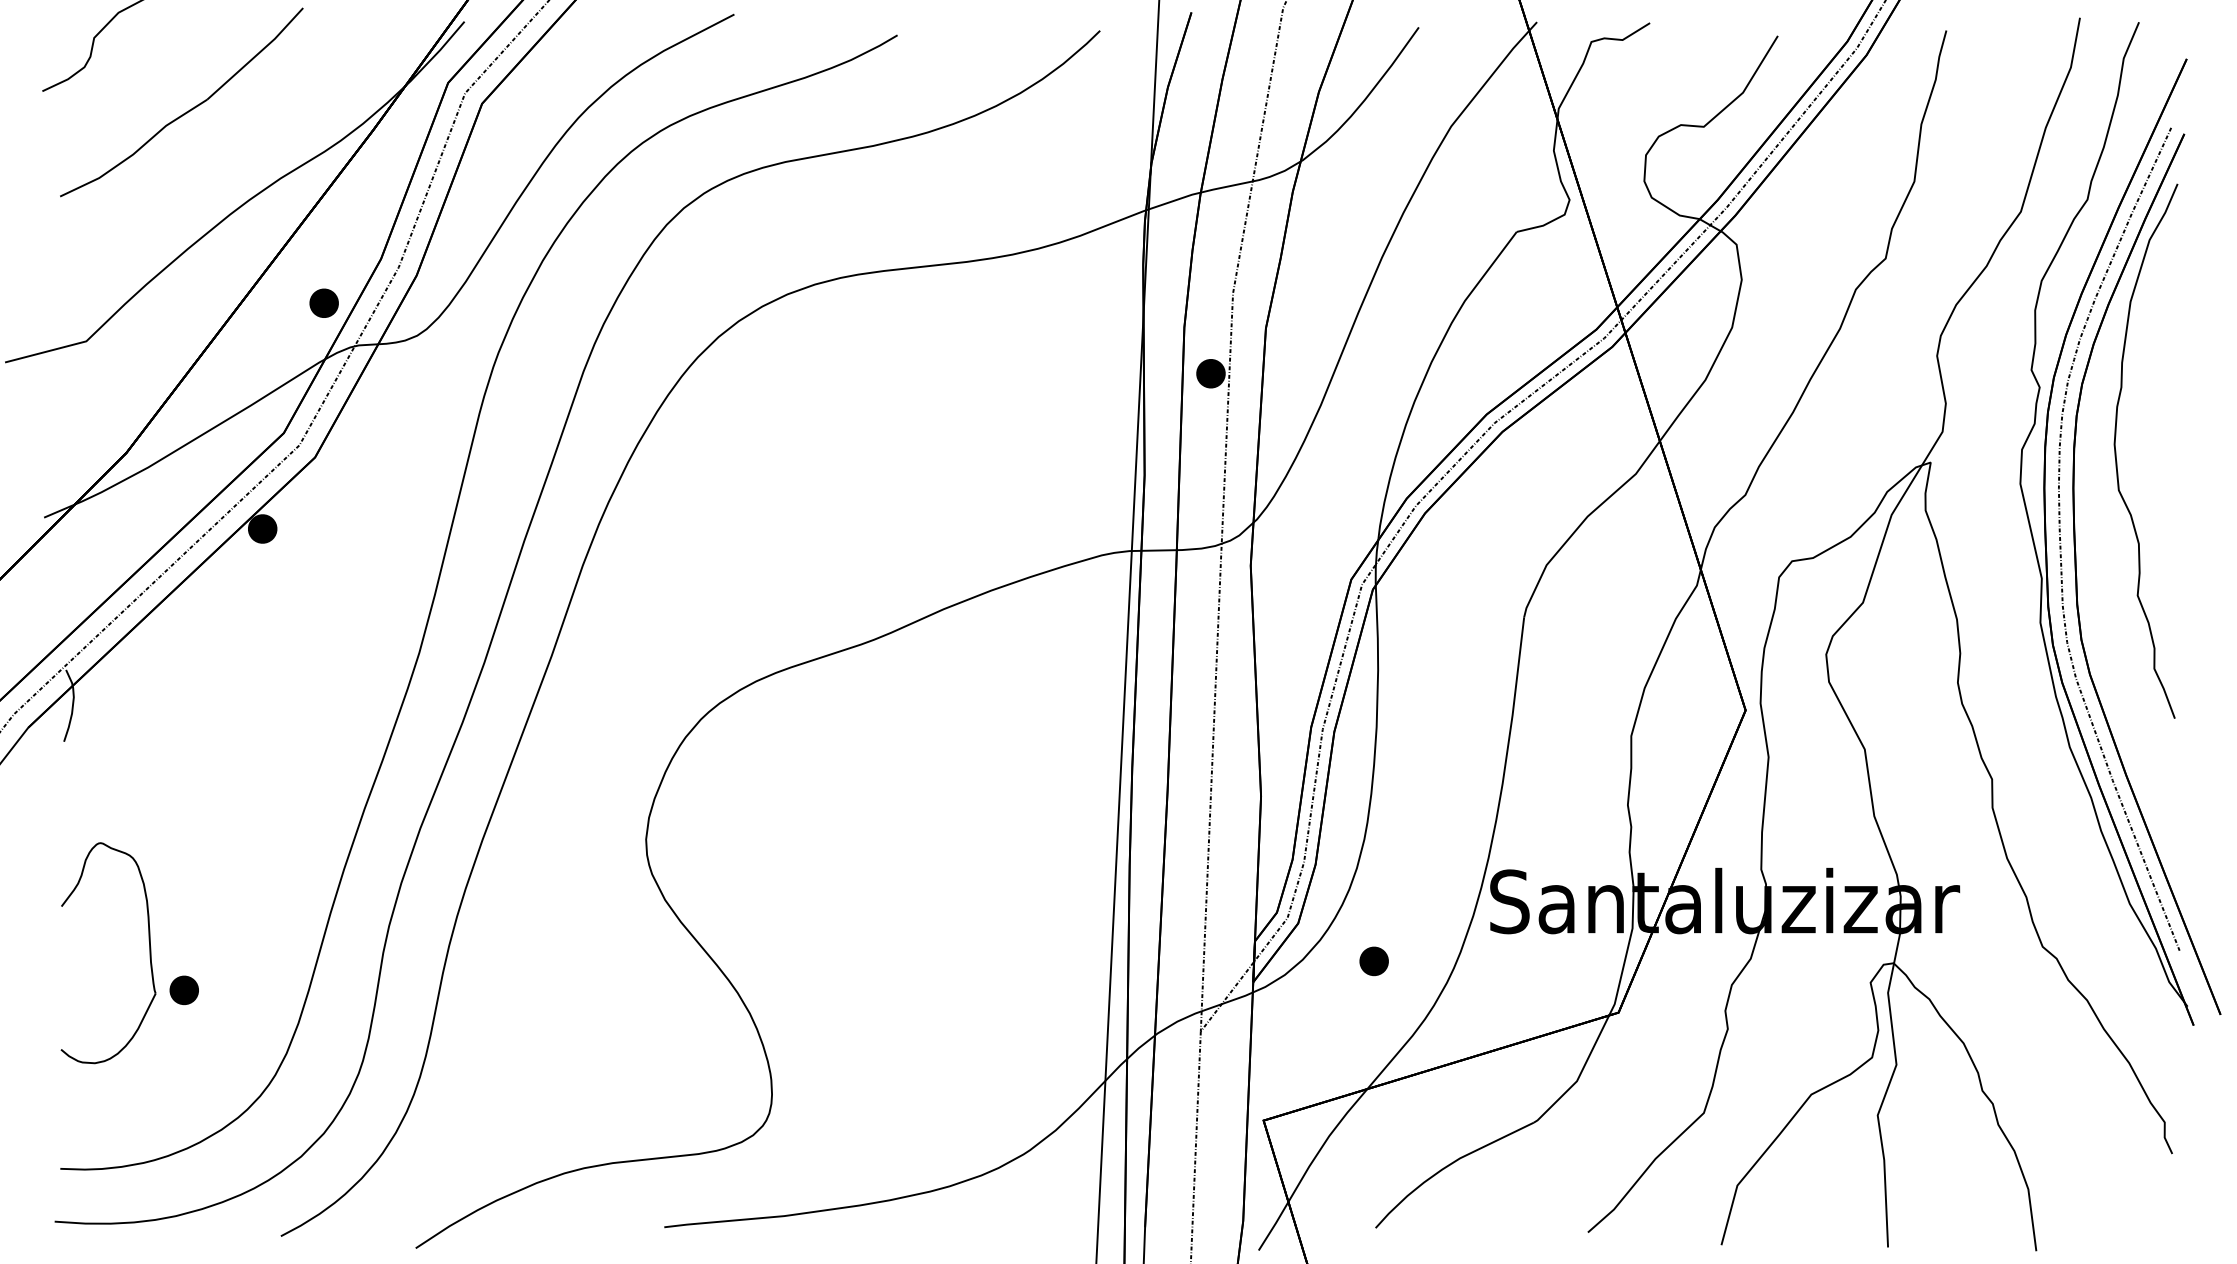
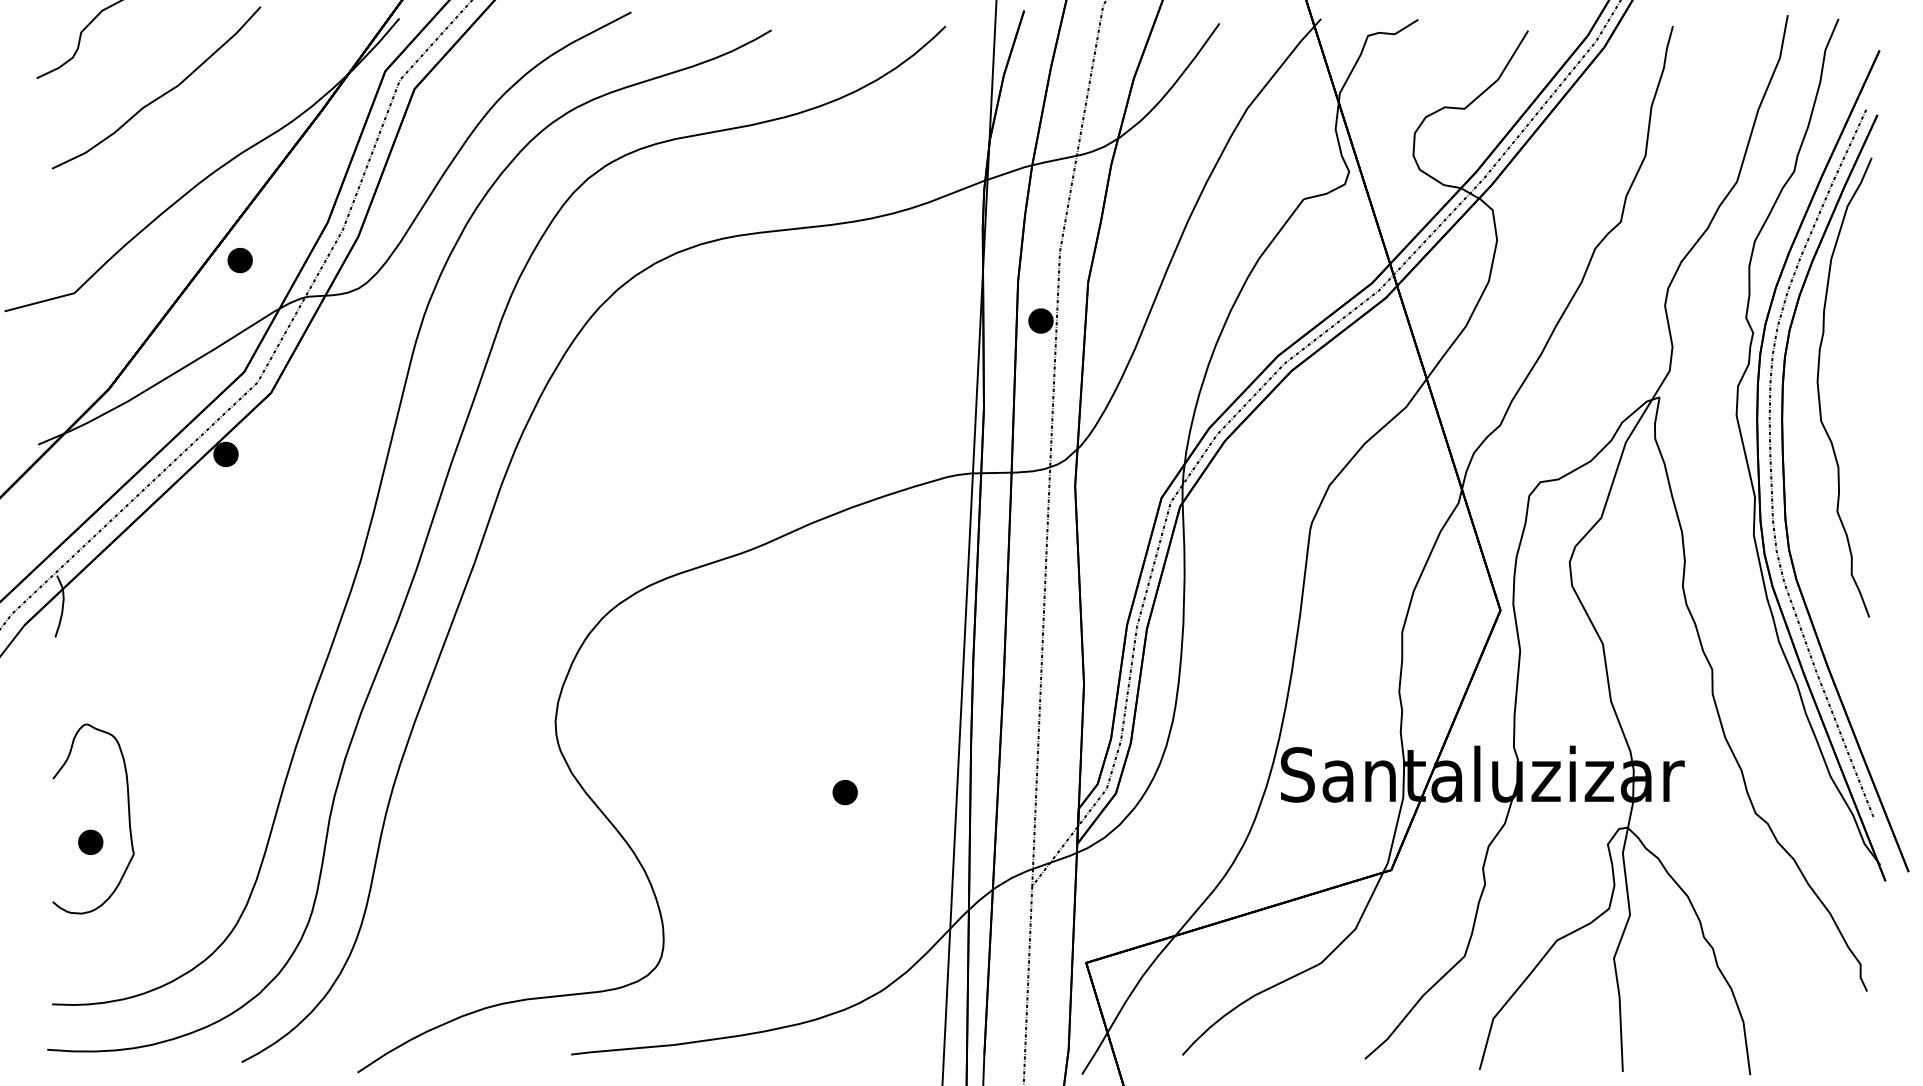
part: (323, 302) -> (239, 259), moved
part: (1373, 961) -> (844, 792), moved
part: (183, 990) -> (90, 842), moved

